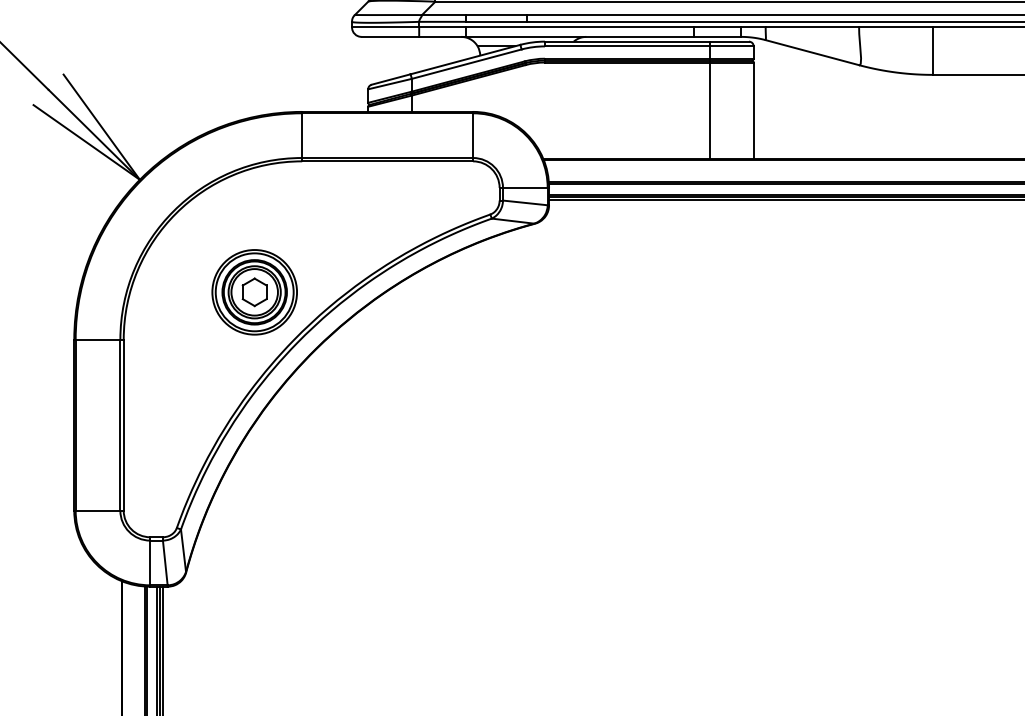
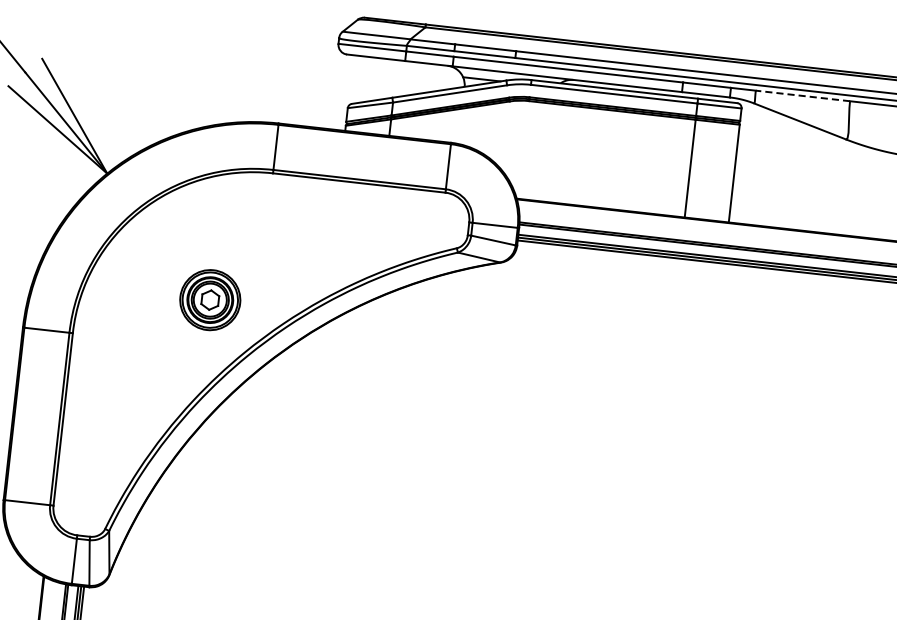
line: (812, 27) -> (803, 96), solid -> dashed
part: (254, 292) -> (210, 300), size x0.7

